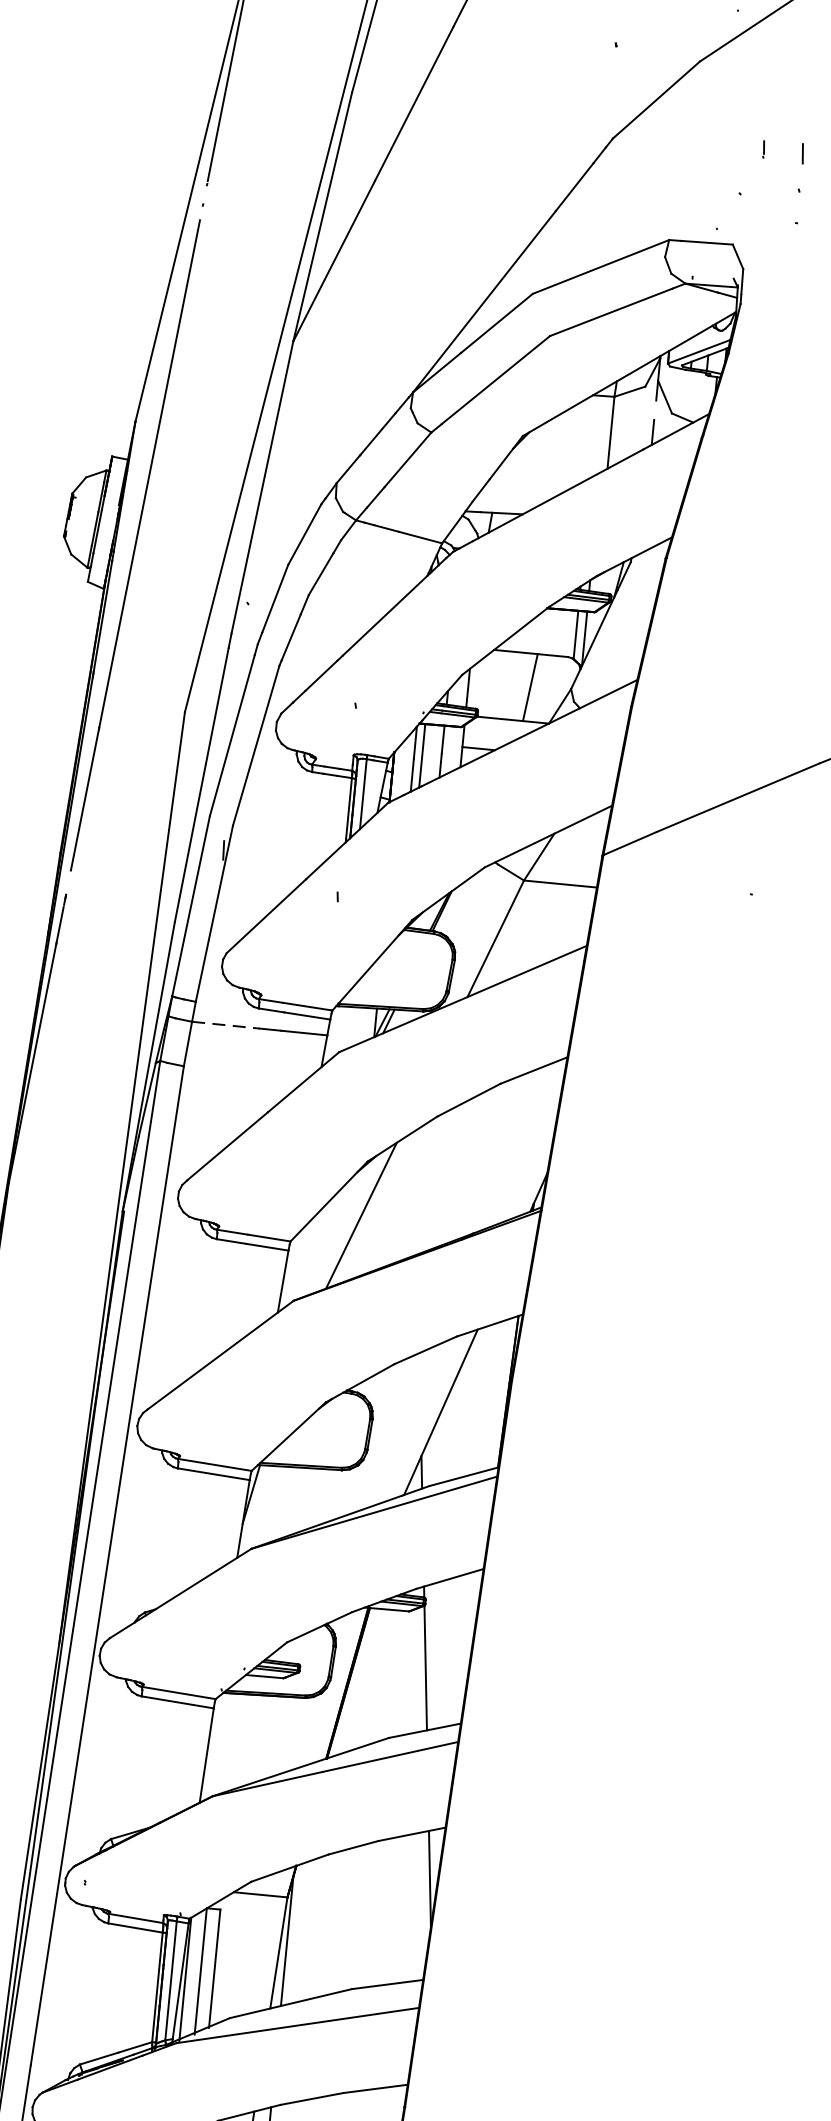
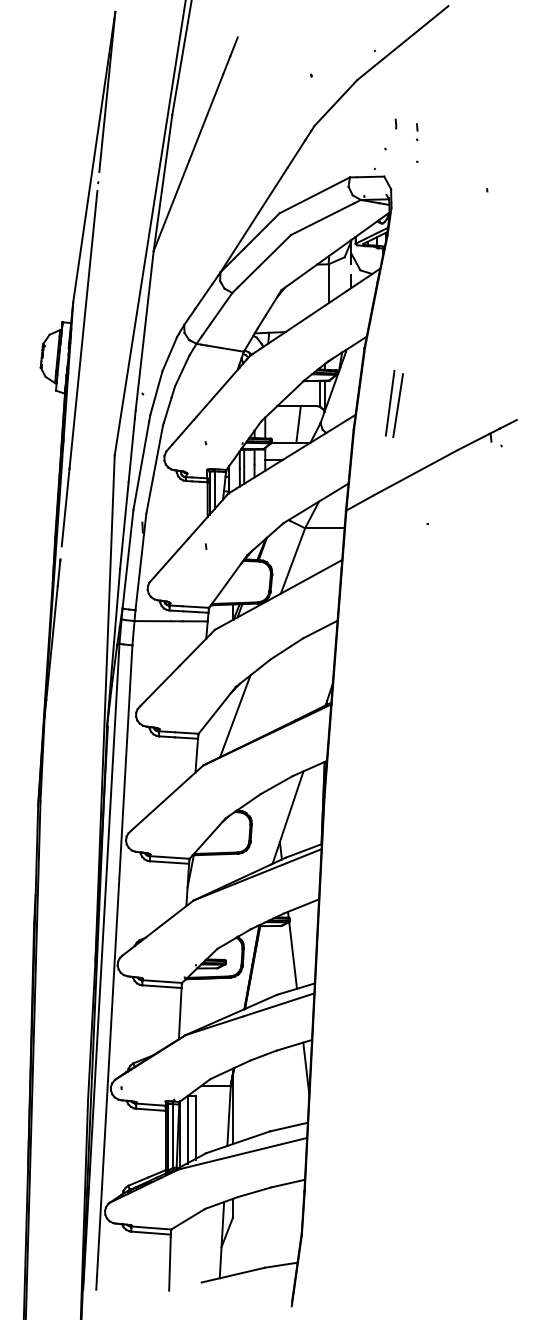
part: (802, 168) -> (417, 132), size x0.62
line: (702, 663) -> (389, 402), added
line: (718, 670) -> (398, 405), added
line: (227, 1025) -> (153, 621), dashed -> solid

